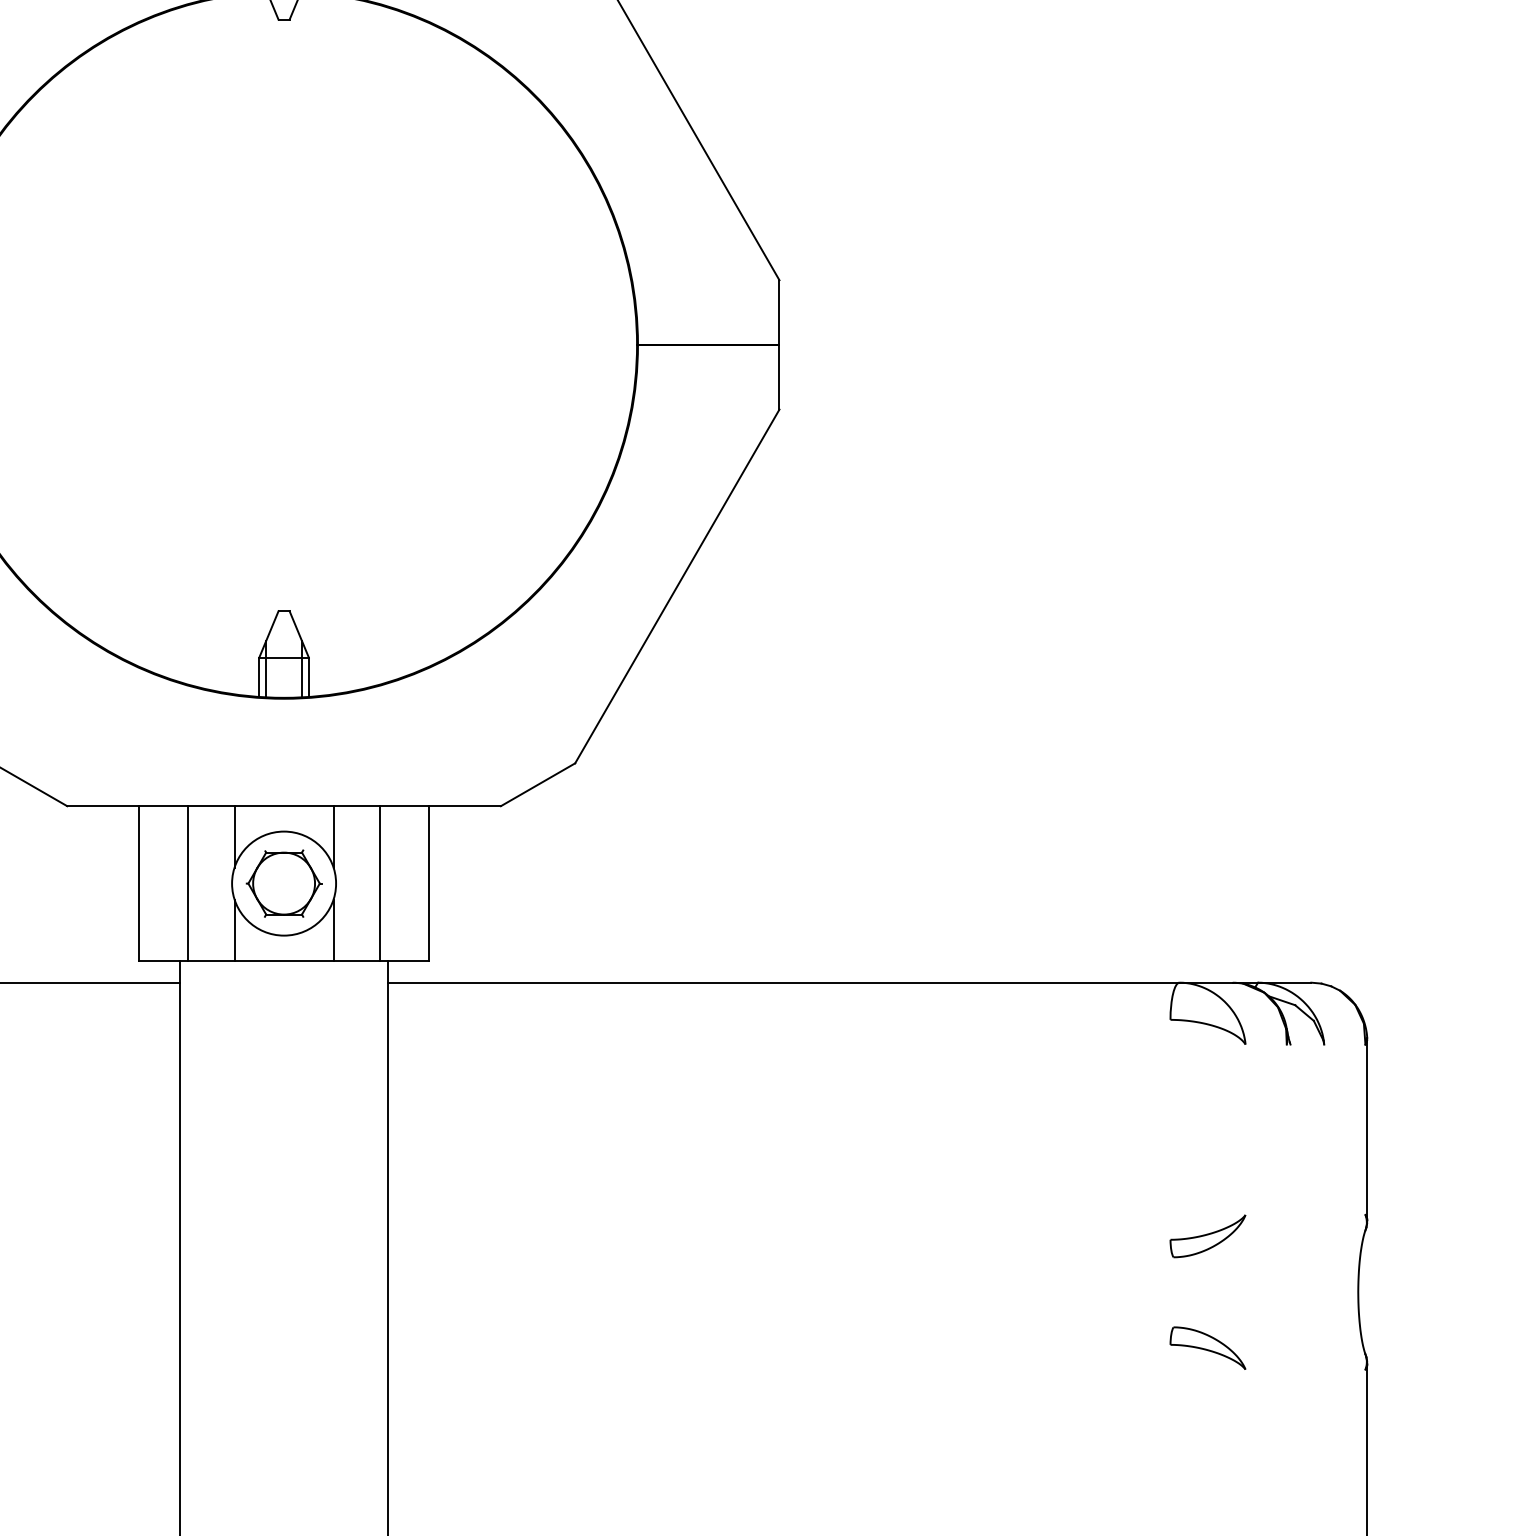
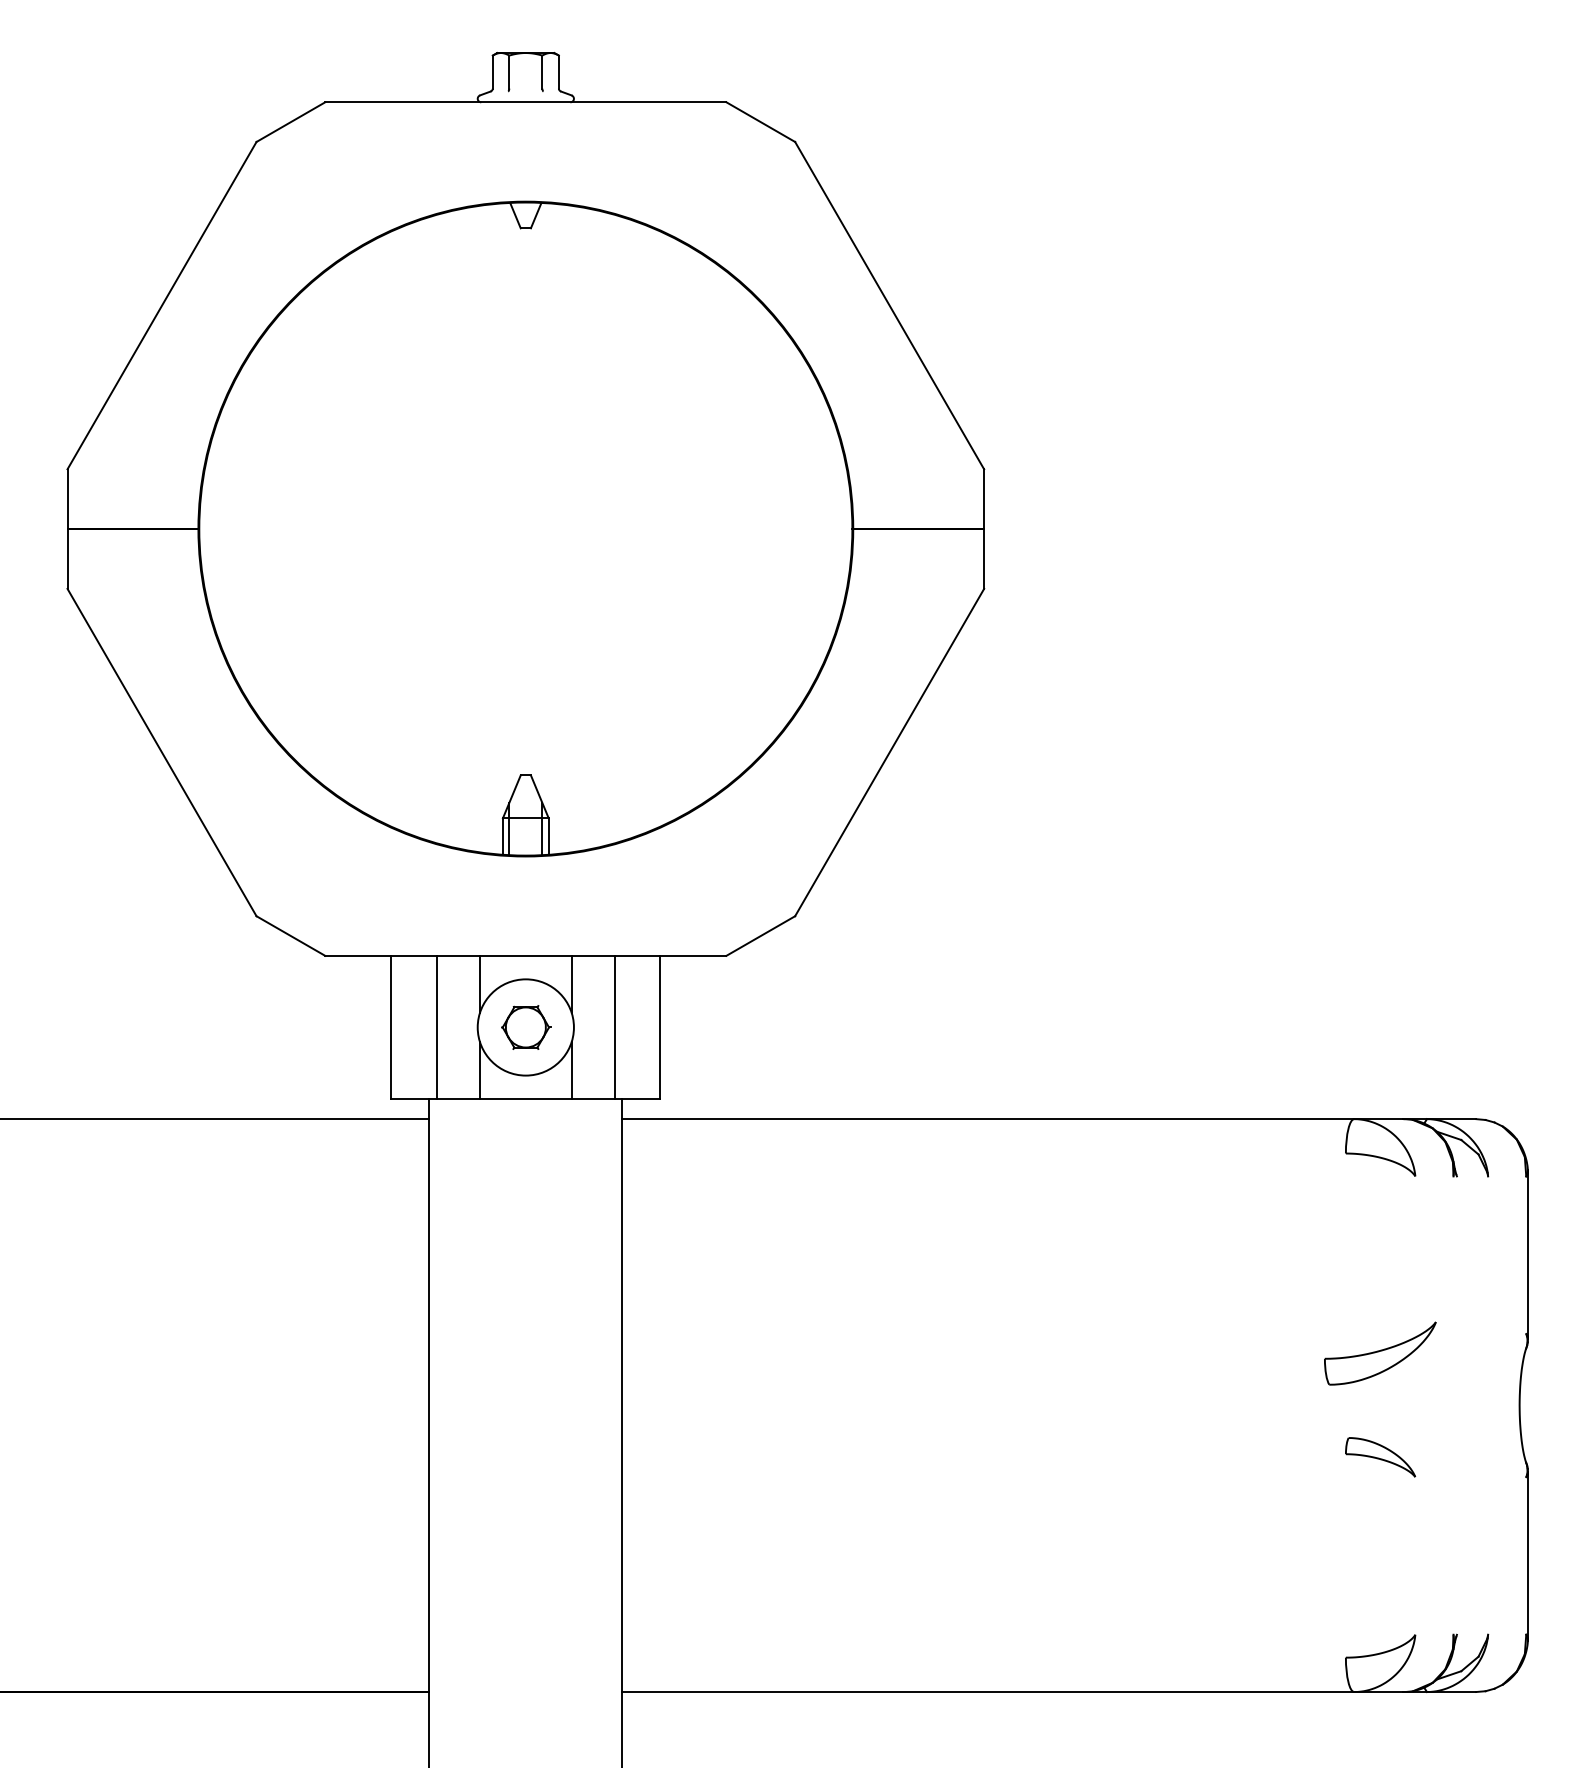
part: (283, 883) -> (525, 1027), size x0.7
part: (1207, 1236) -> (1380, 1353), size x1.6

